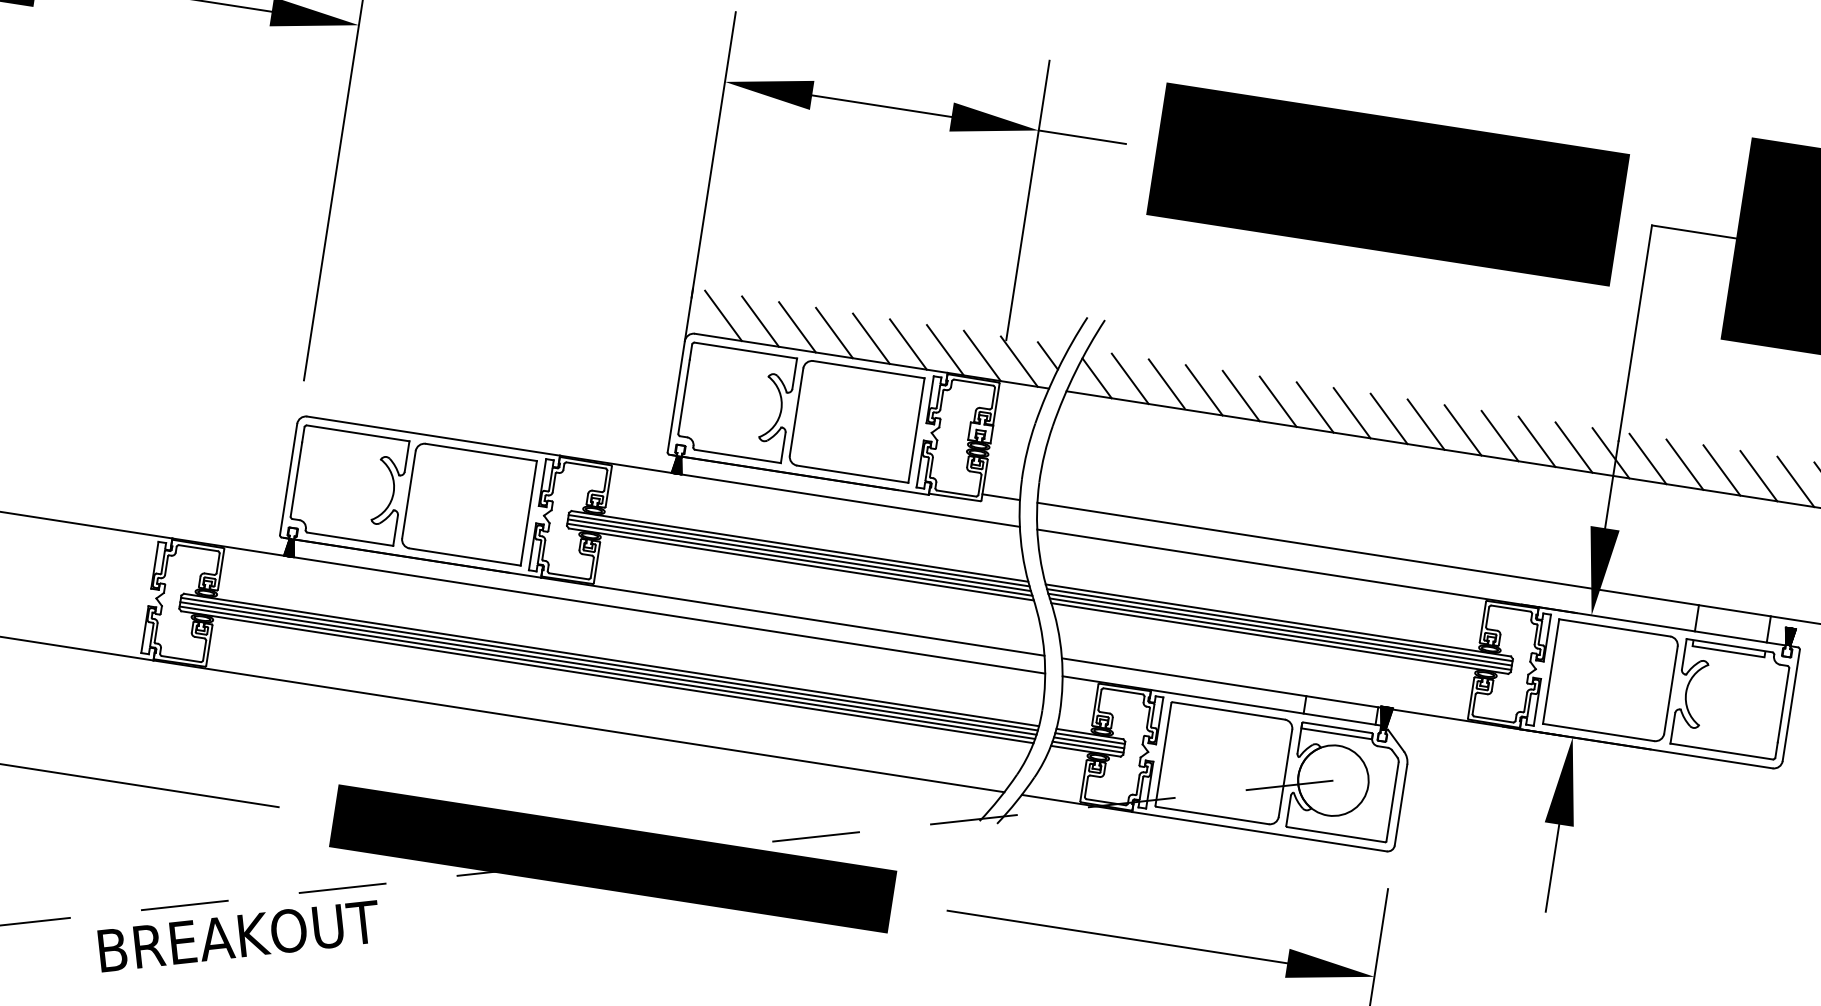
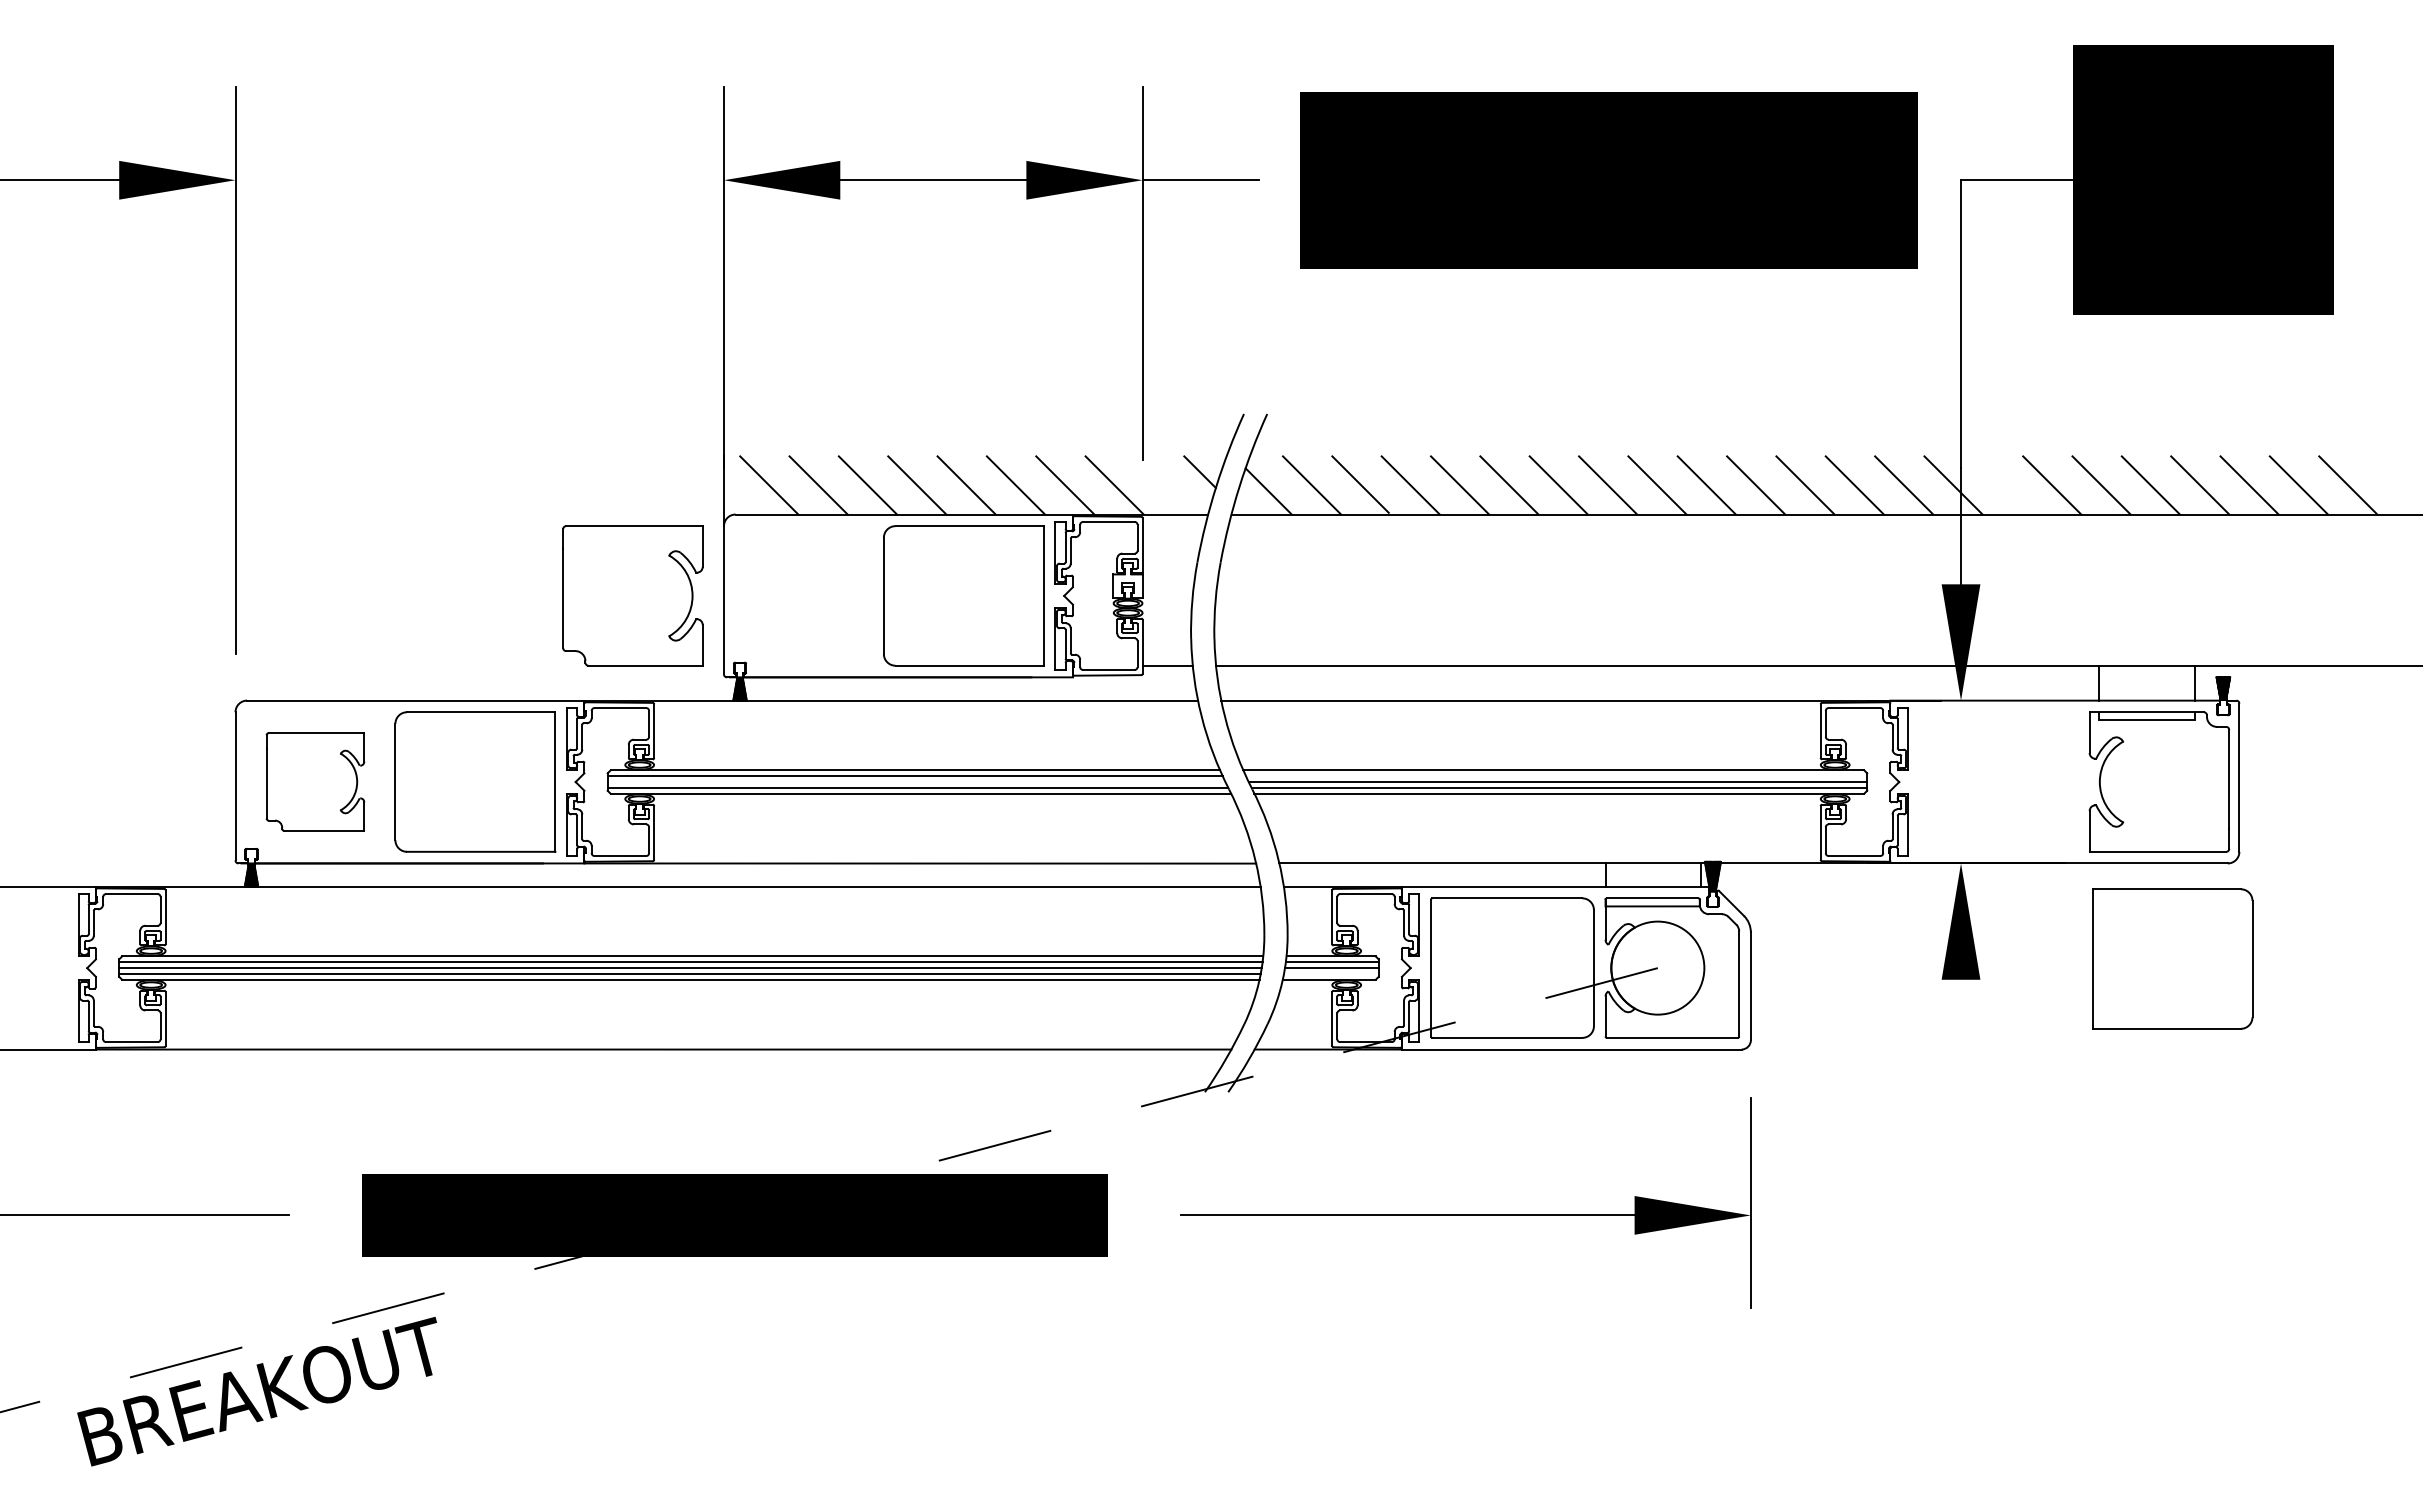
line: (1018, 361) -> (1163, 485), removed
part: (736, 402) -> (632, 595), moved
line: (1647, 458) -> (2002, 485), removed
part: (349, 485) -> (315, 781), size x0.7
line: (799, 555) -> (916, 782), removed
line: (1279, 625) -> (1556, 776), removed
part: (1611, 680) -> (2172, 958), moved
line: (1088, 746) -> (1331, 973), removed
line: (1552, 867) -> (1961, 1037), removed

